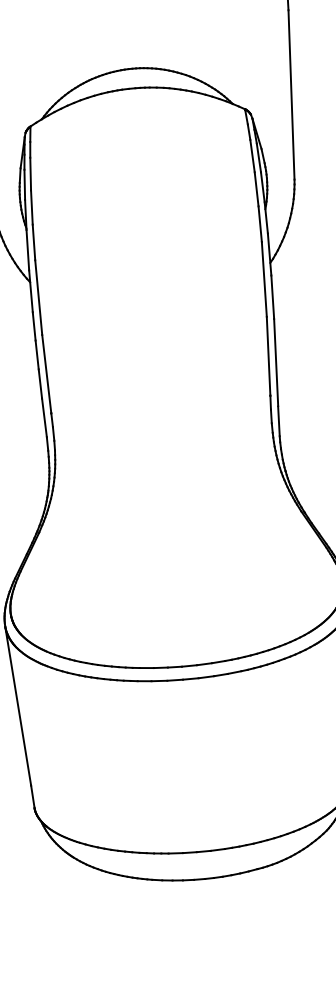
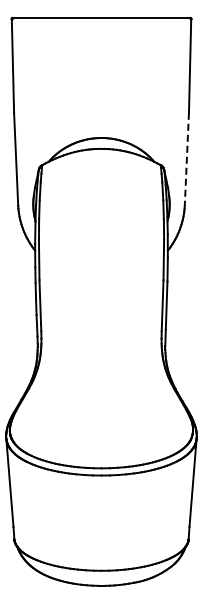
line: (290, 95) -> (186, 159), solid -> dashed

